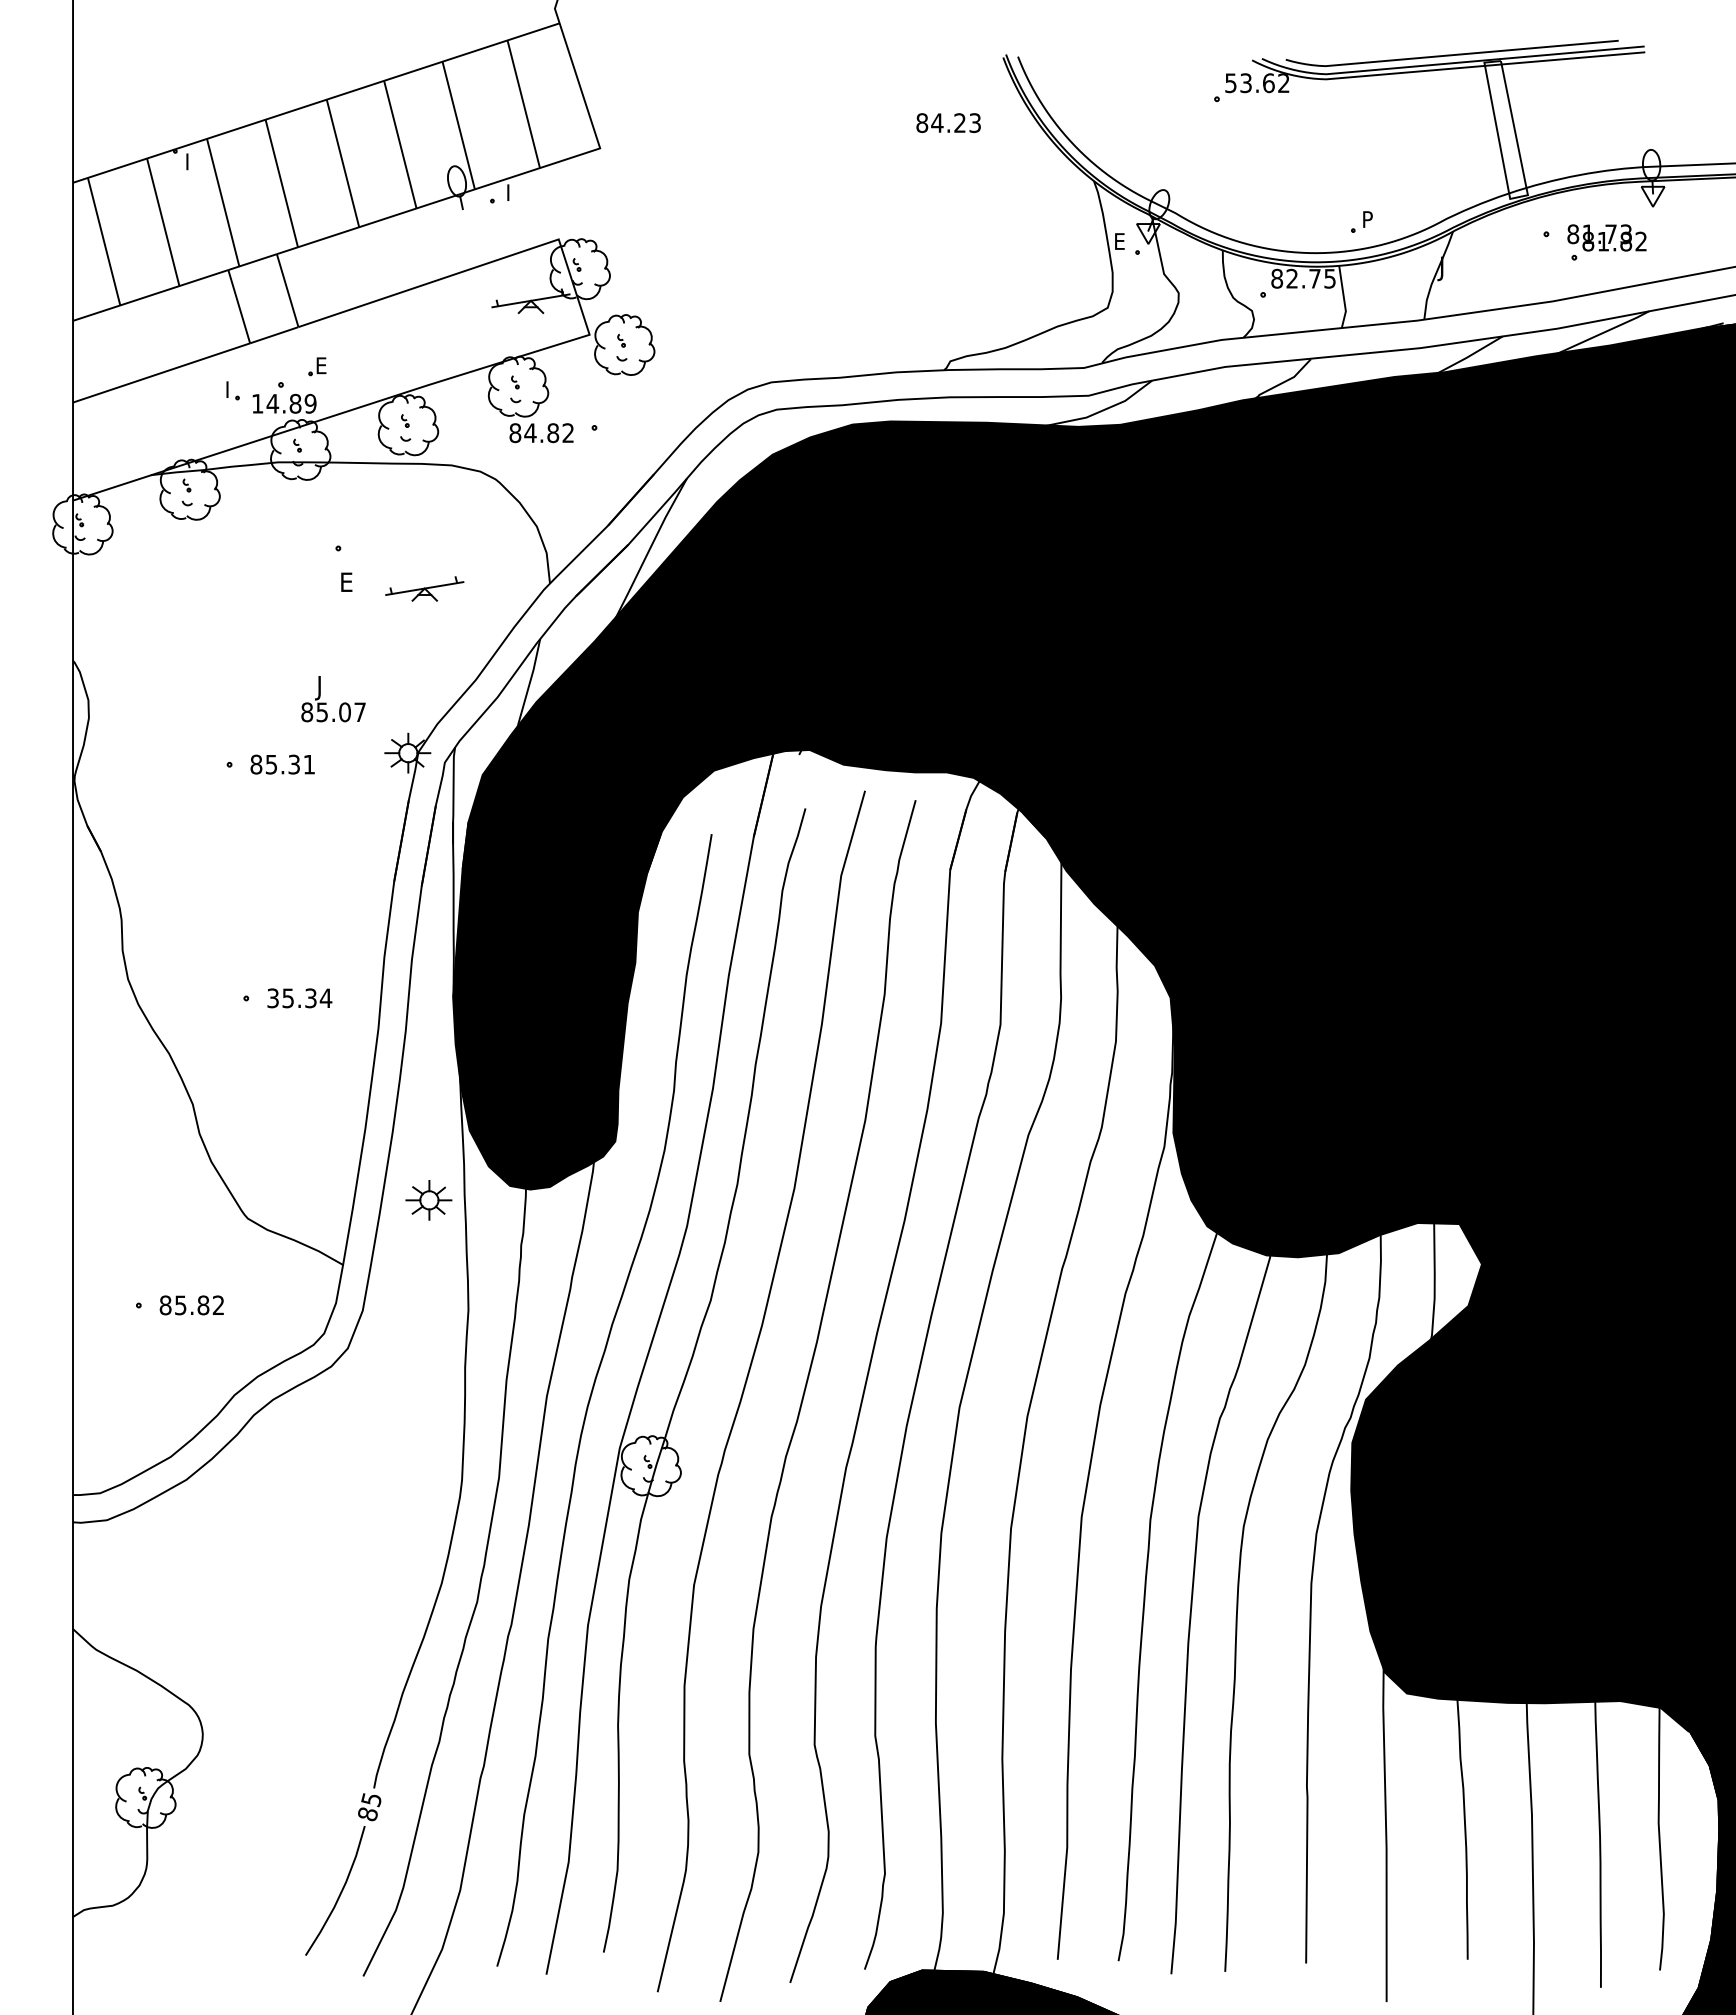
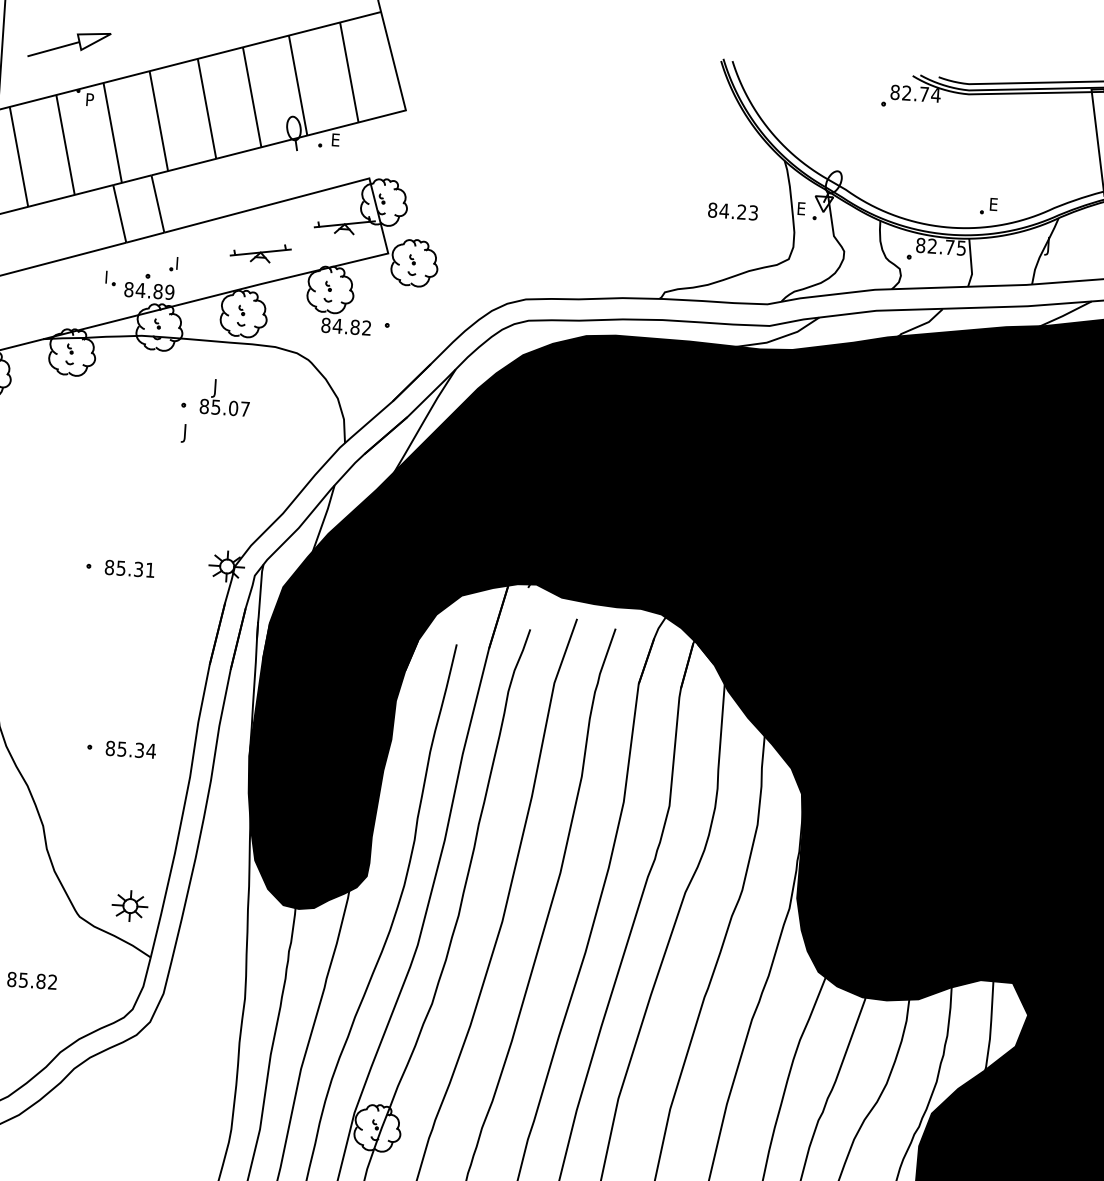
text: (1257, 83) -> (915, 94), 53.62 -> 82.74
part: (159, 92) -> (69, 44), added
text: (948, 122) -> (733, 211), moved
text: (192, 158) -> (91, 97), I -> P
text: (512, 192) -> (336, 139), I -> E
text: (1368, 219) -> (994, 204), P -> E
text: (322, 365) -> (180, 263), E -> I
text: (257, 403) -> (128, 289), 14.89 -> 84.89
text: (344, 584) -> (186, 433), E -> J
part: (424, 588) -> (260, 252), moved
text: (333, 699) -> (225, 397), moved
text: (273, 998) -> (110, 748), 35.34 -> 85.34
part: (428, 1200) -> (129, 906), moved

